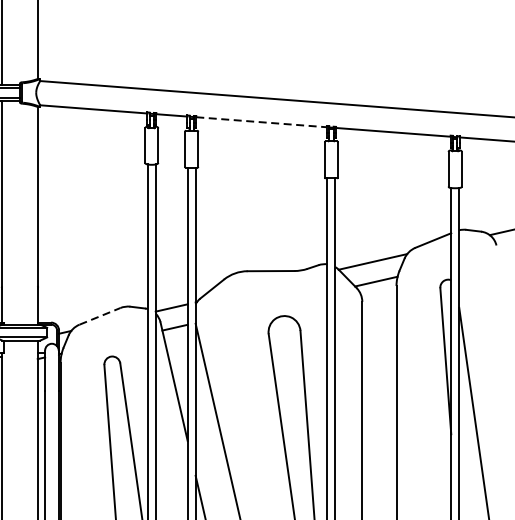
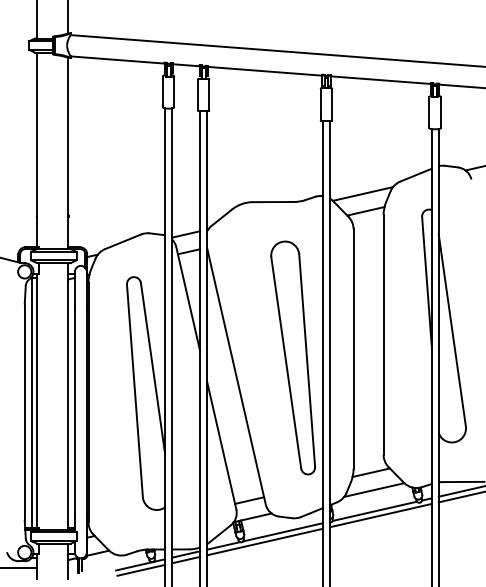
line: (262, 122) -> (265, 71), dashed -> solid
line: (100, 315) -> (123, 241), dashed -> solid

